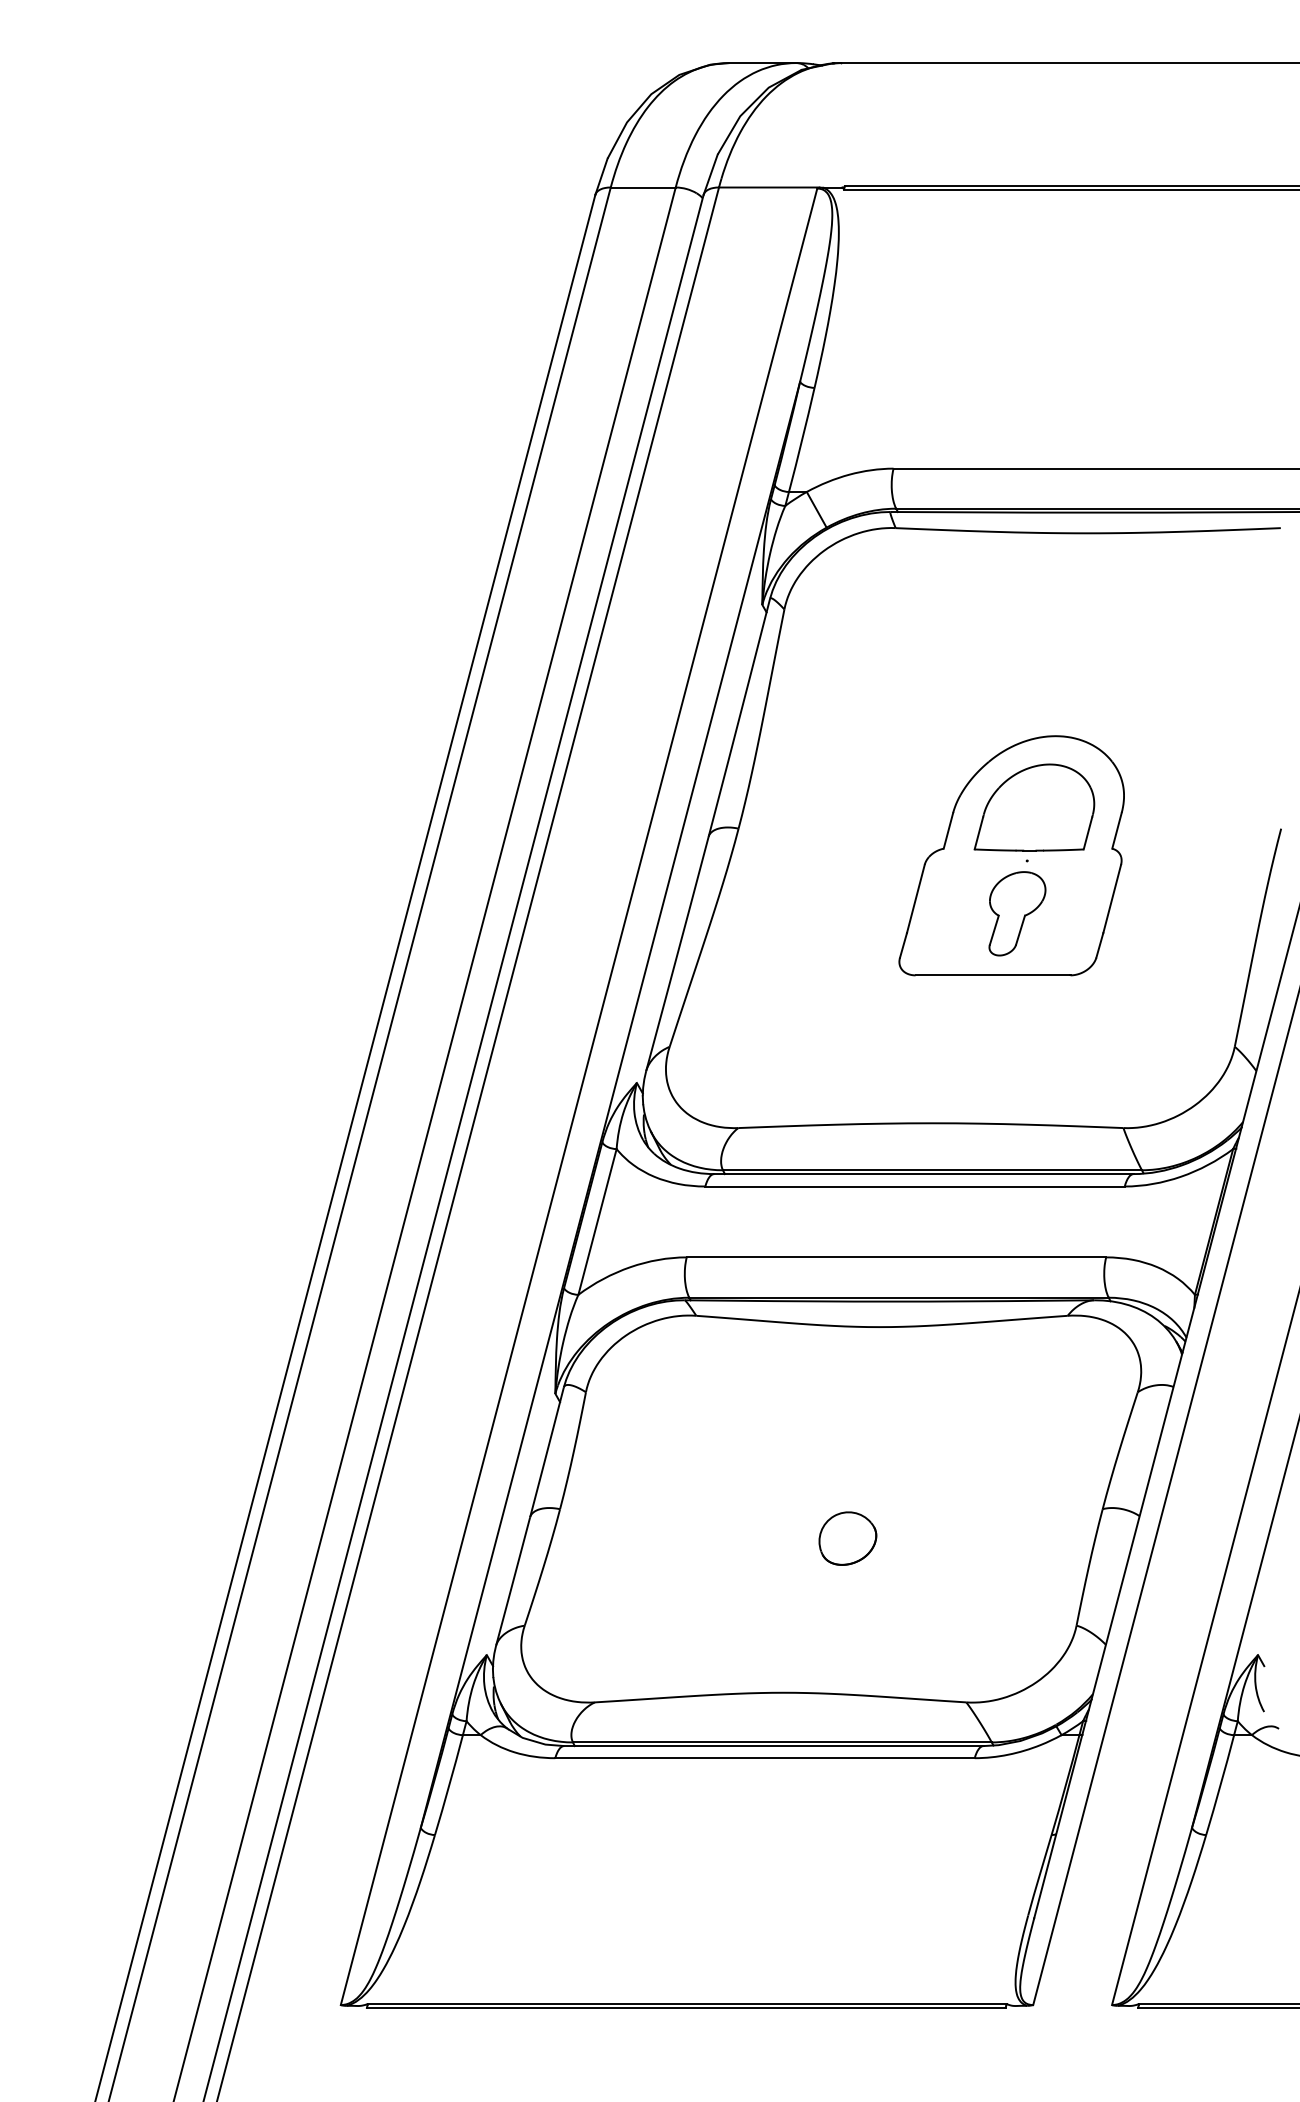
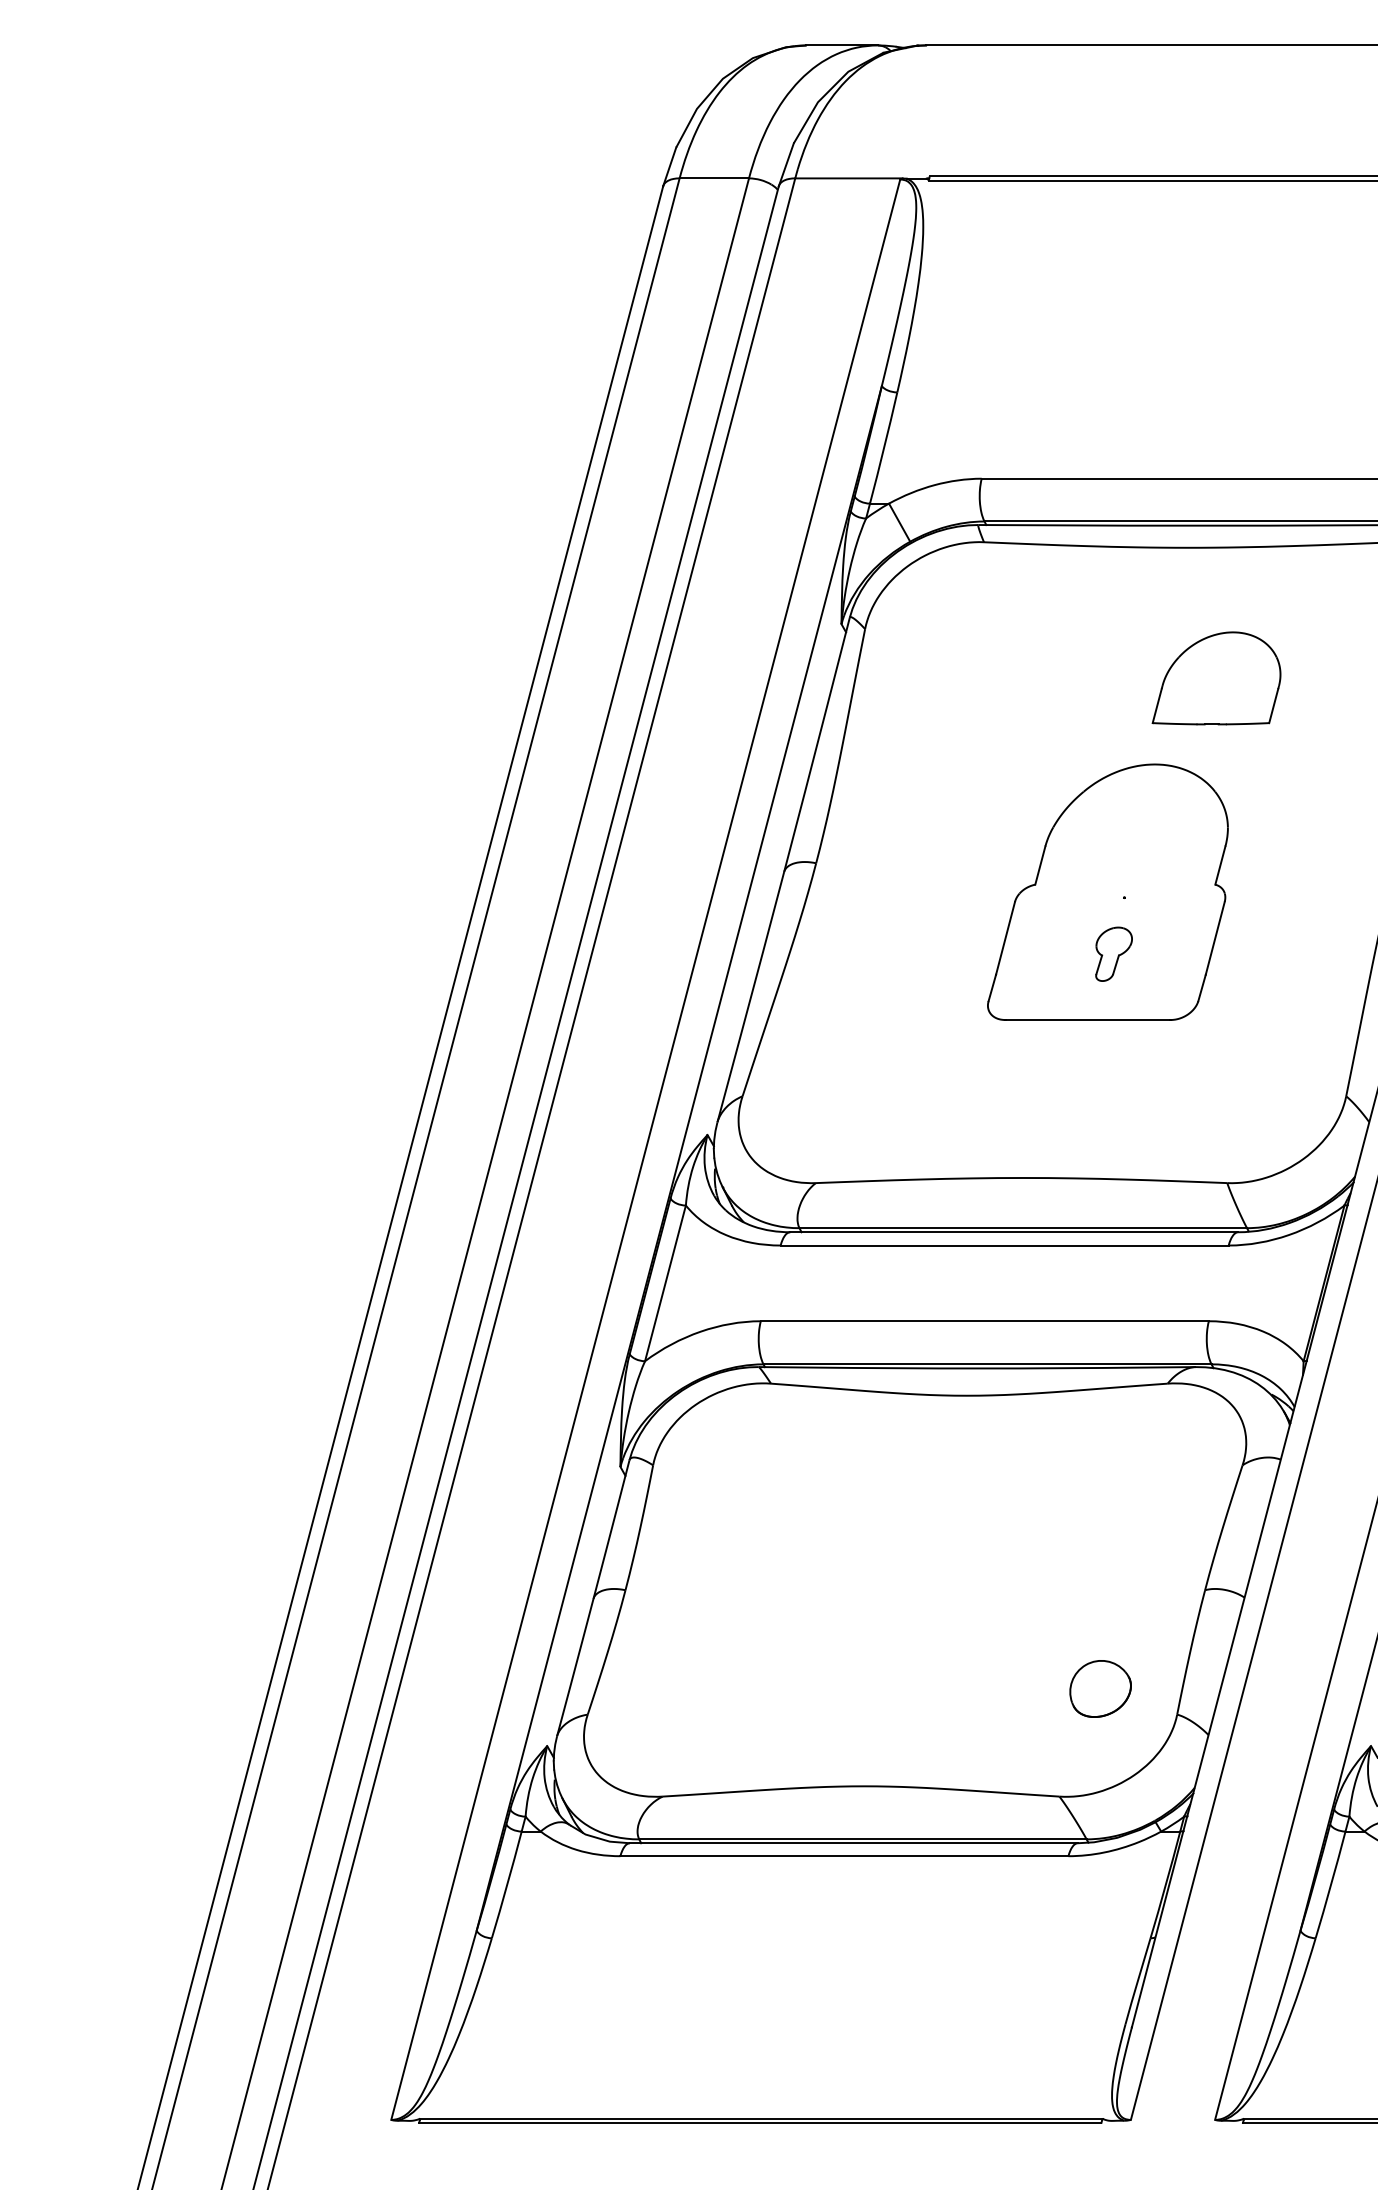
part: (1034, 807) -> (1216, 678), moved
part: (1017, 913) -> (1114, 953), size x0.6
part: (847, 1538) -> (1100, 1688), moved

